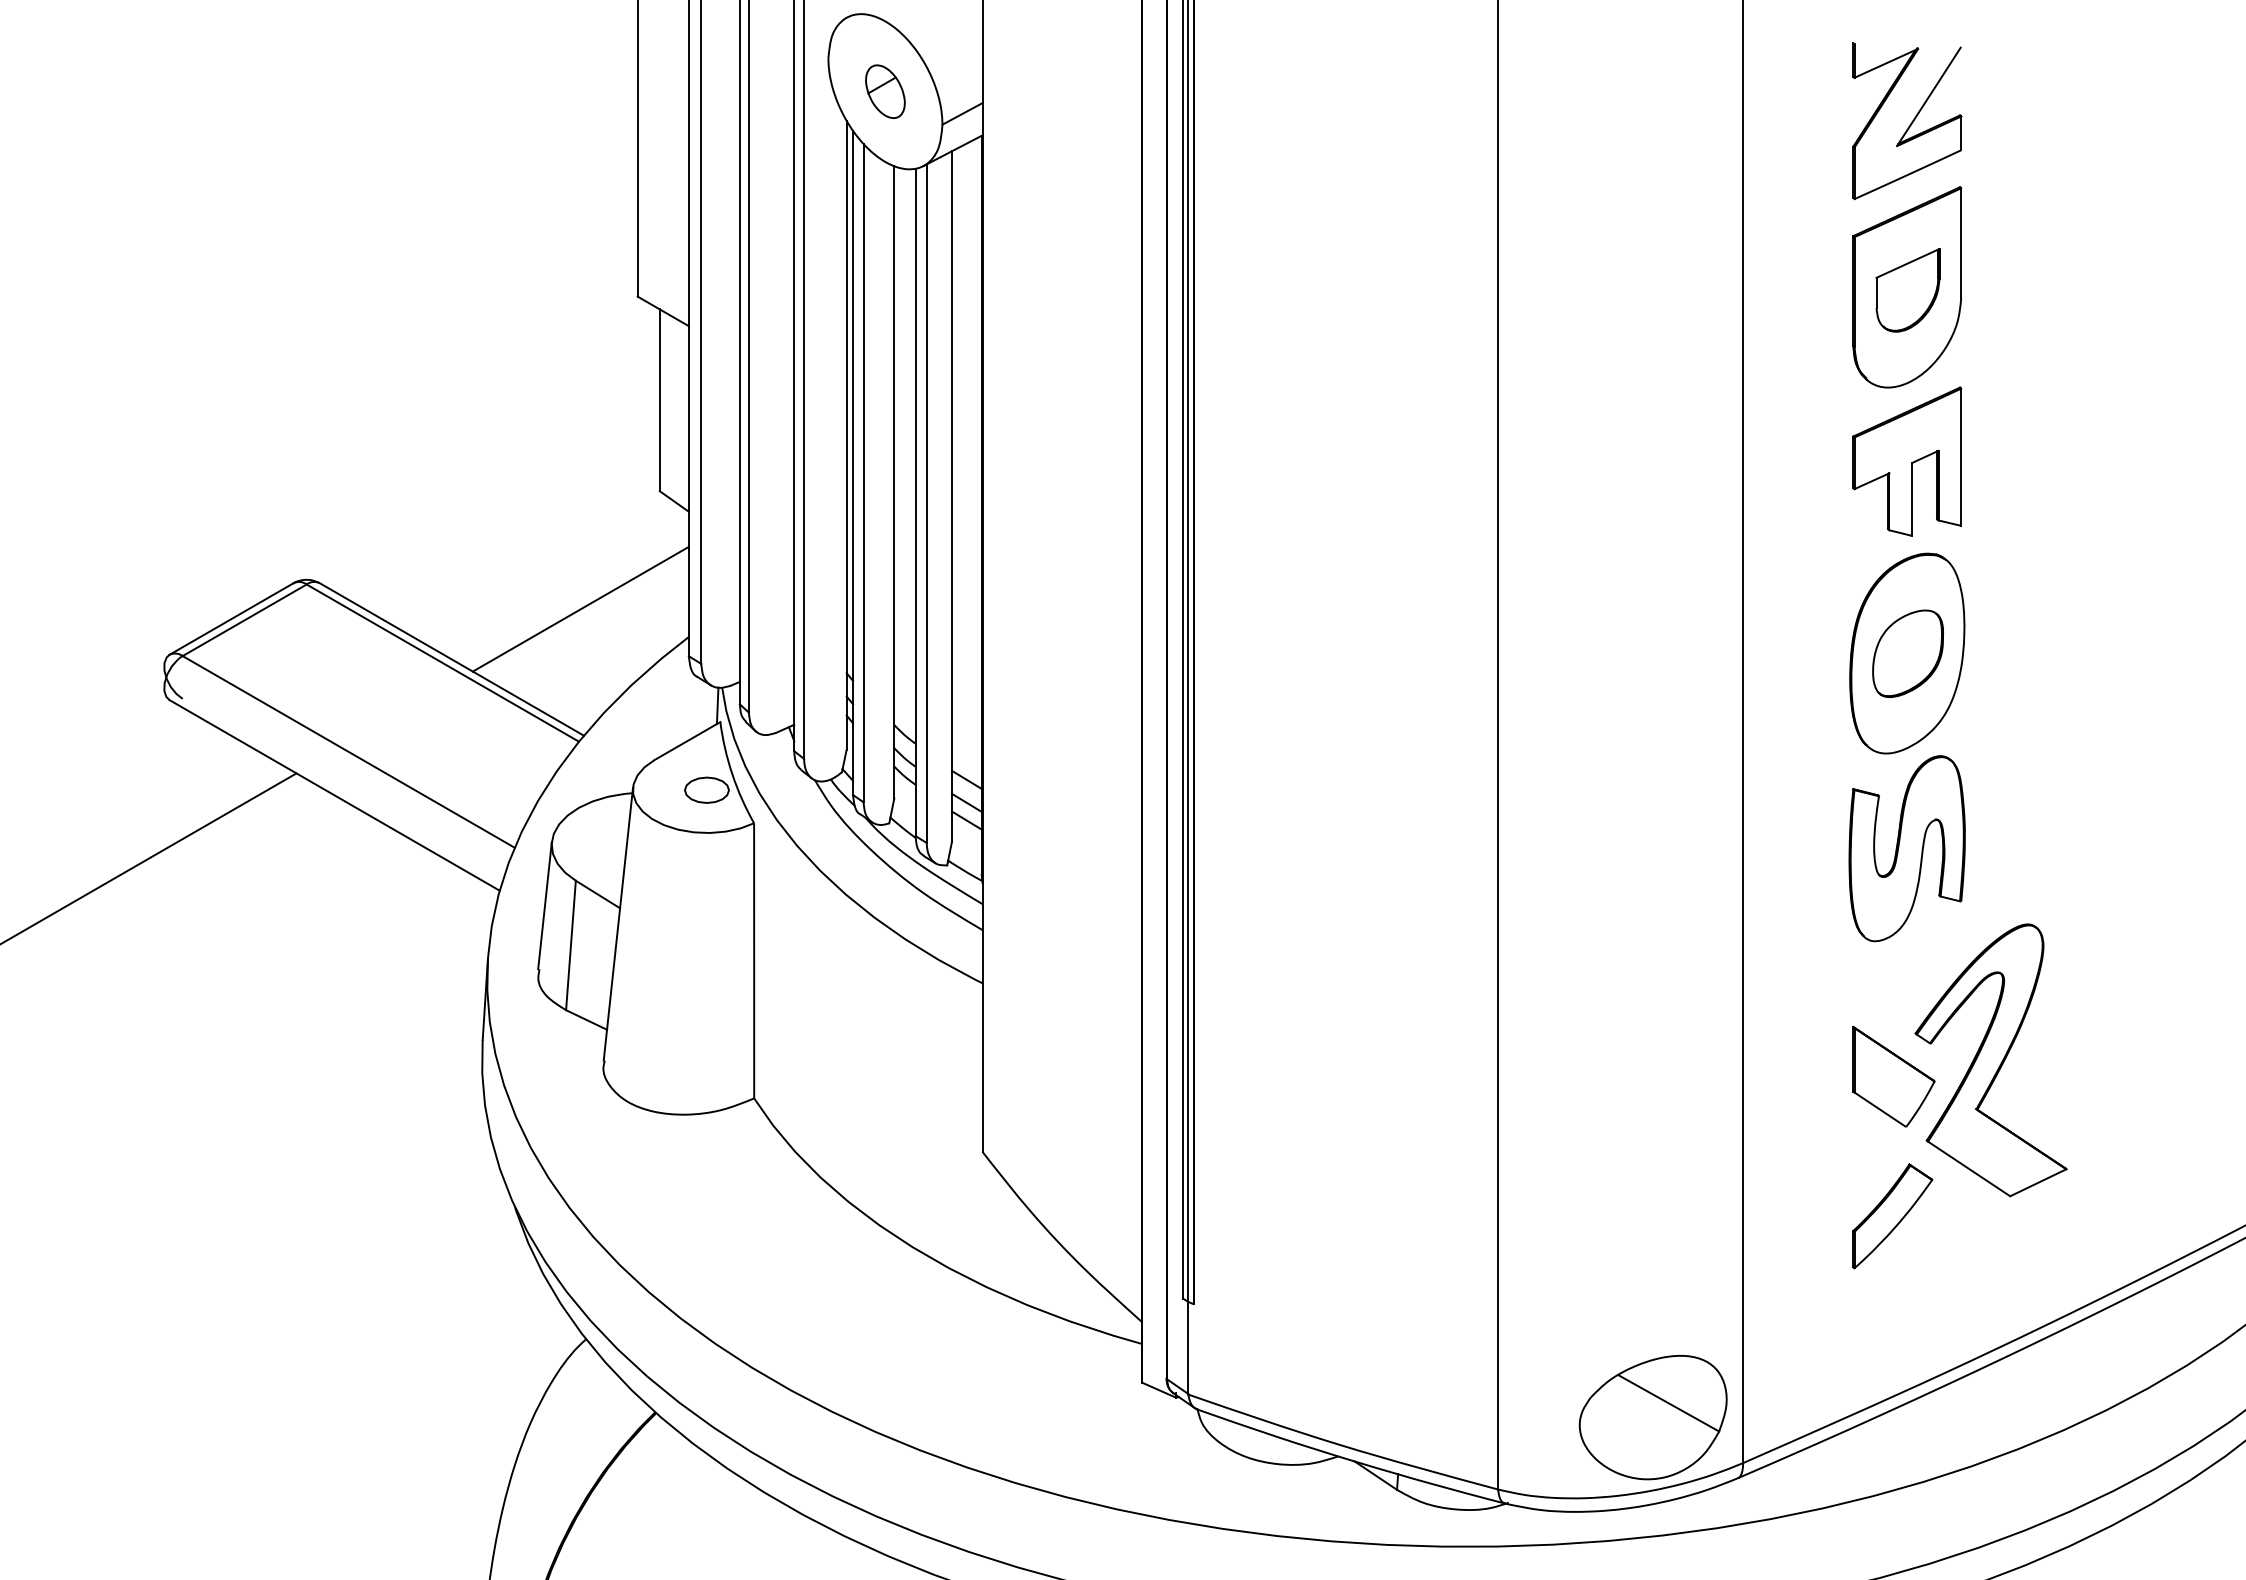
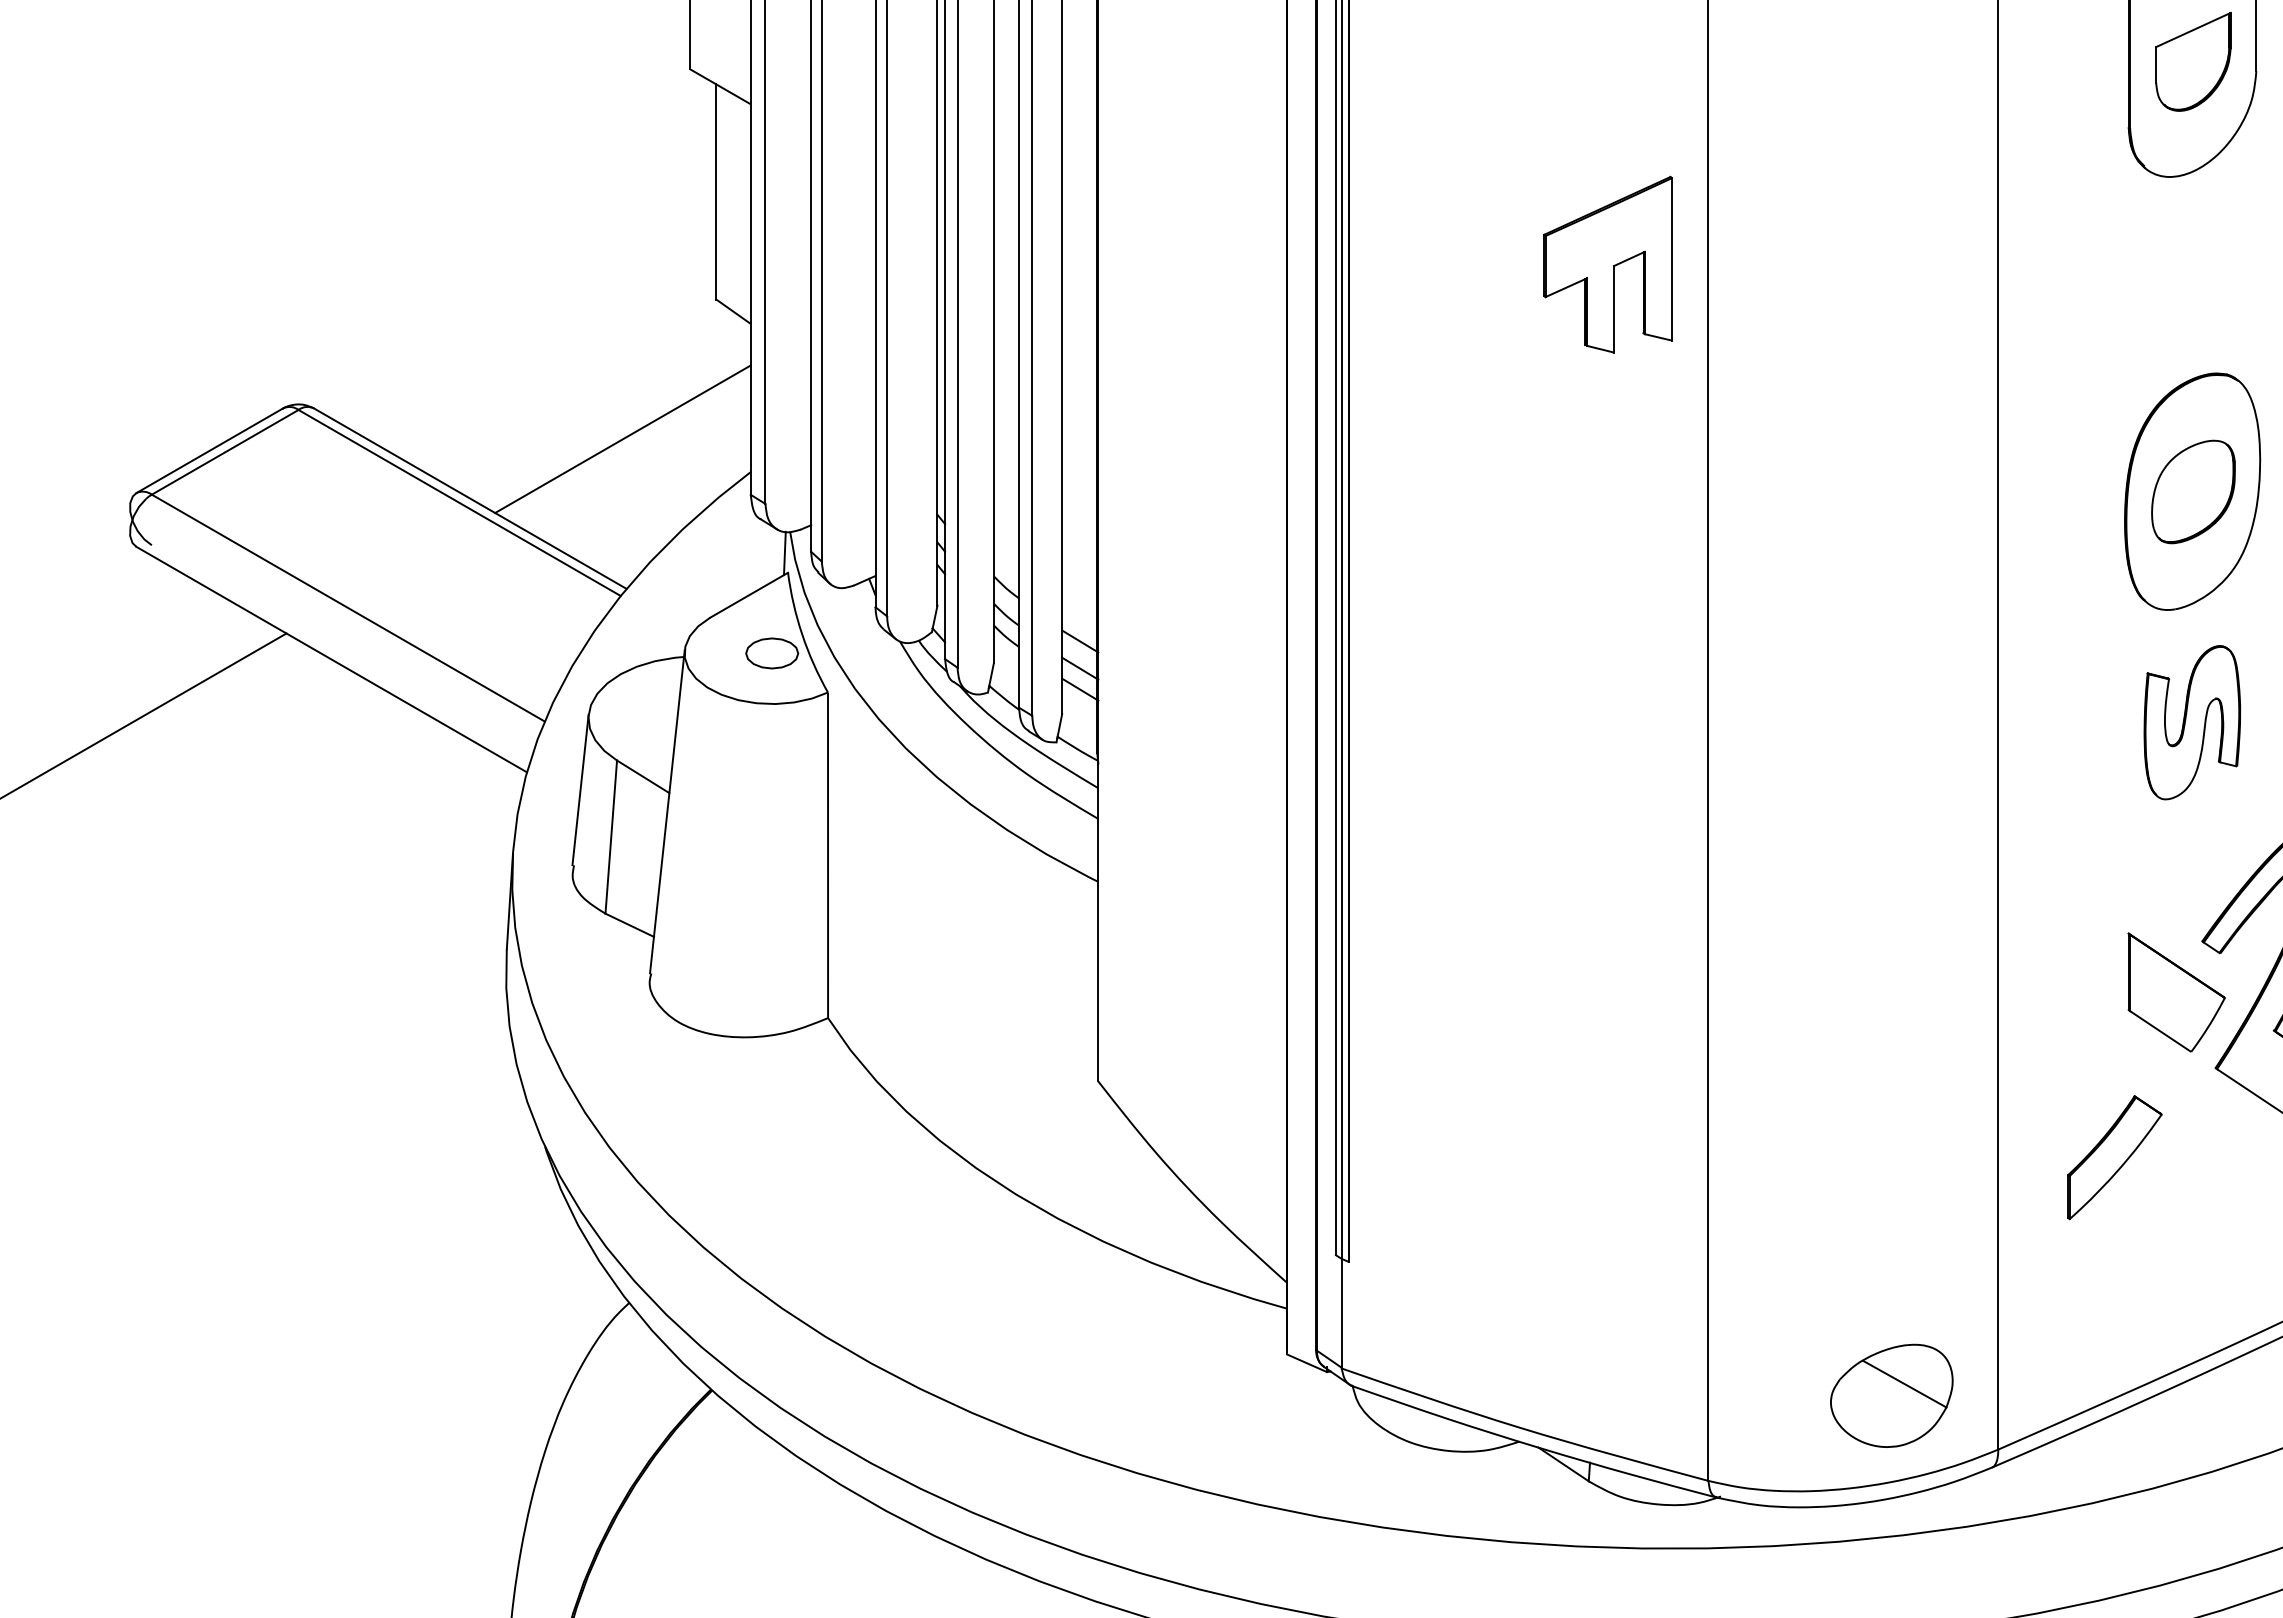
part: (1907, 461) -> (1608, 264), moved
part: (1906, 848) -> (2191, 722), size x0.7
part: (1892, 1216) -> (2114, 1157), moved
part: (1652, 1417) -> (1891, 1395), size x0.7

